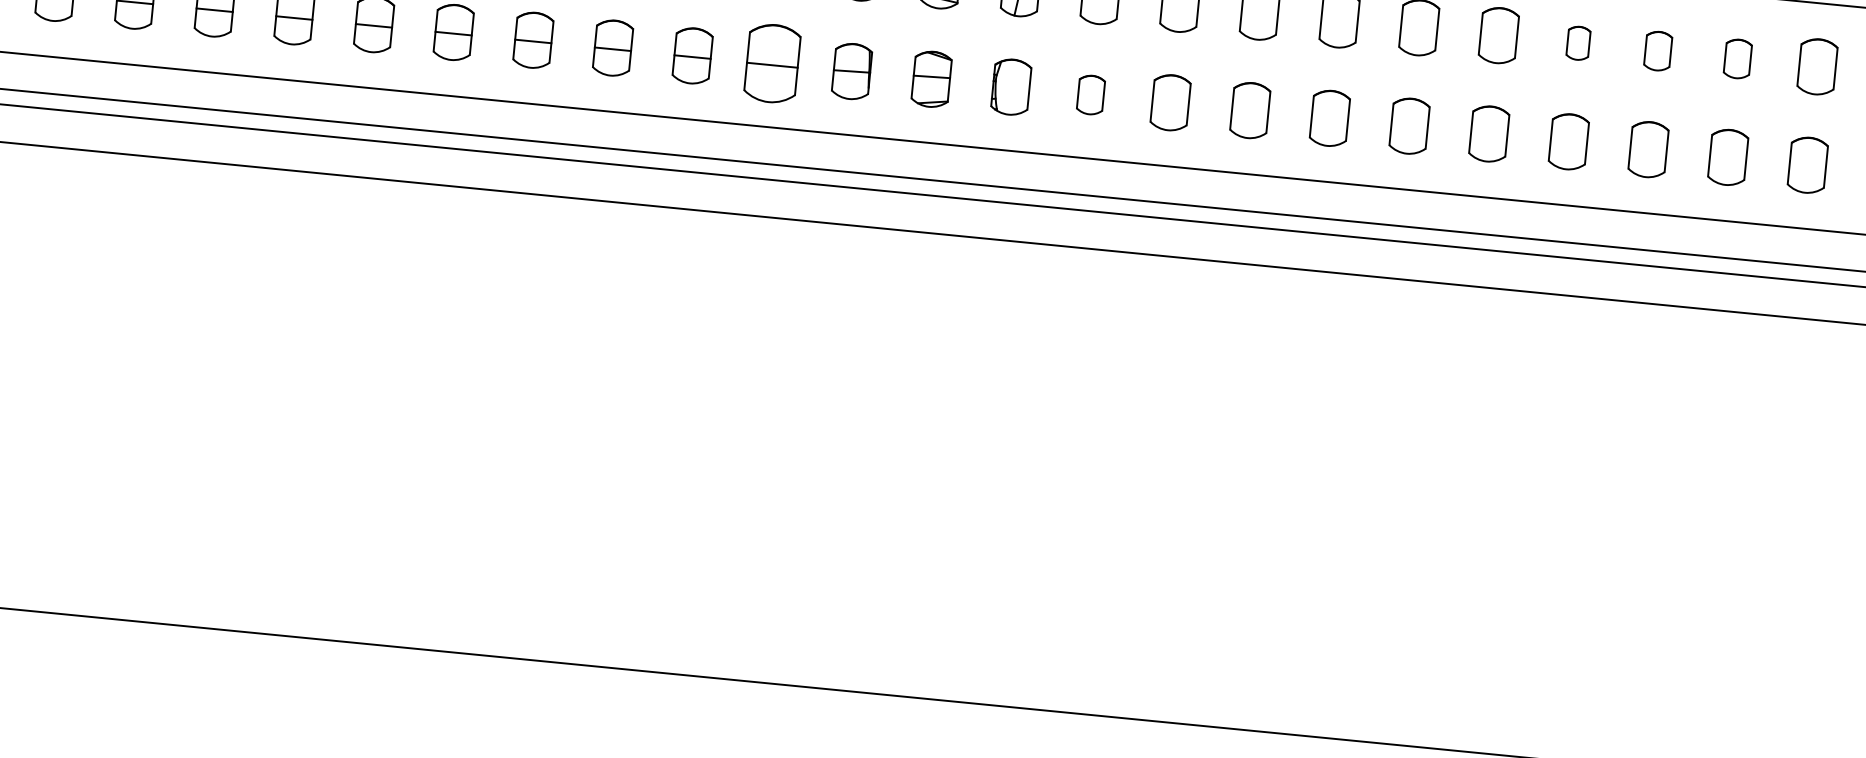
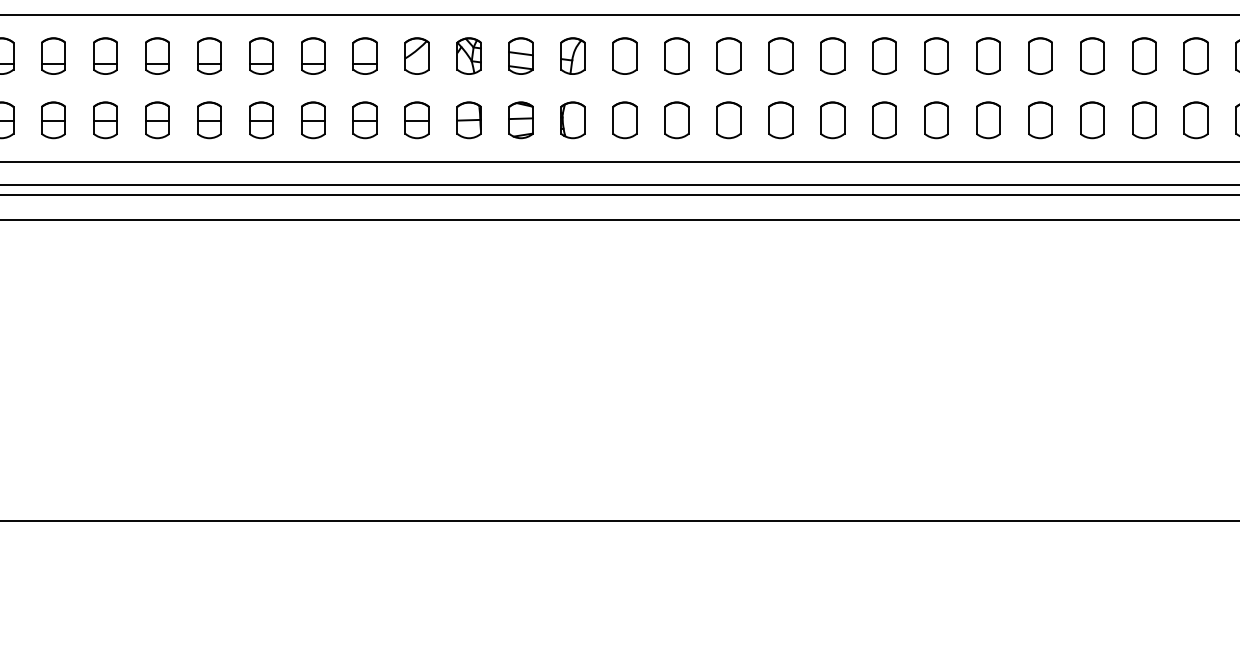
part: (1578, 42) -> (936, 55), size x1.67
part: (1658, 50) -> (988, 55), size x1.43
part: (1738, 58) -> (1040, 55), size x1.43
part: (771, 63) -> (416, 120), size x0.71
part: (1090, 95) -> (624, 120), size x1.43

